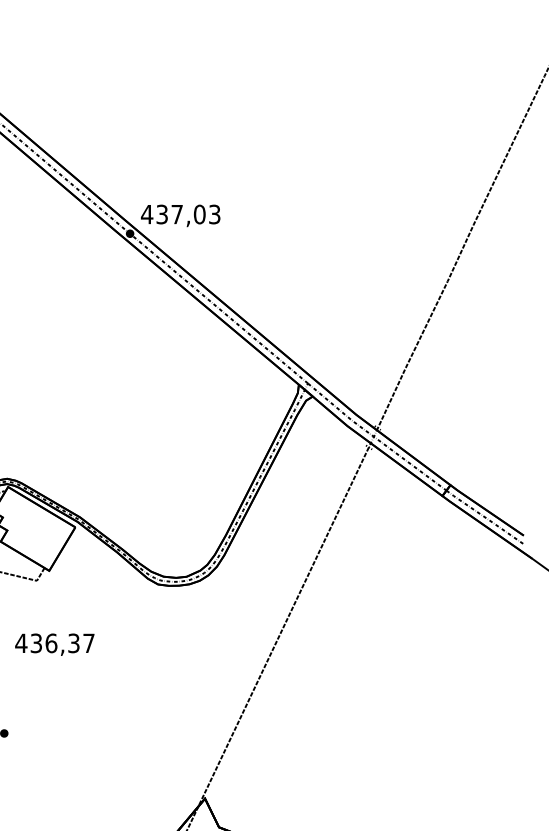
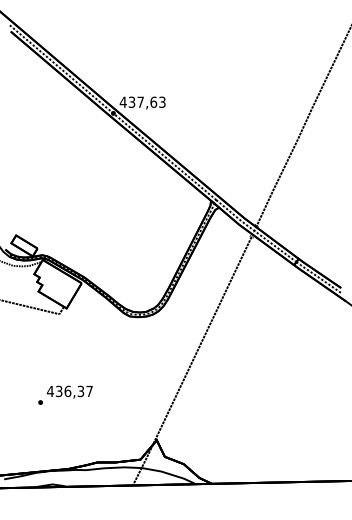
text: (199, 213) -> (153, 101), 437,03 -> 437,63
text: (54, 643) -> (69, 391), moved

